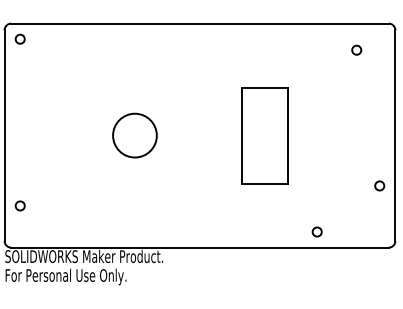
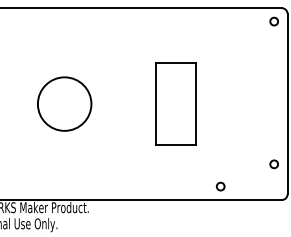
circle: (356, 49) -> (273, 20), moved
circle: (134, 135) -> (64, 104), size x1.43
circle: (379, 185) -> (273, 163), moved

